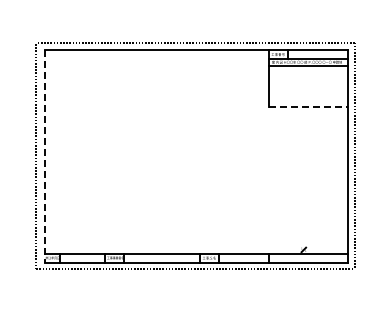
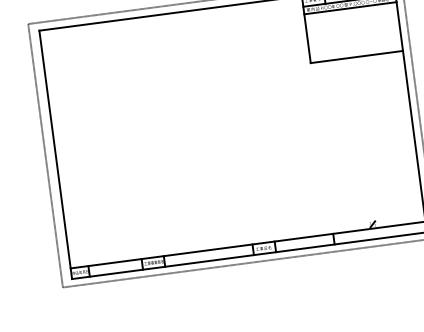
line: (309, 107) -> (357, 57), dashed -> solid
line: (44, 156) -> (55, 155), dashed -> solid

